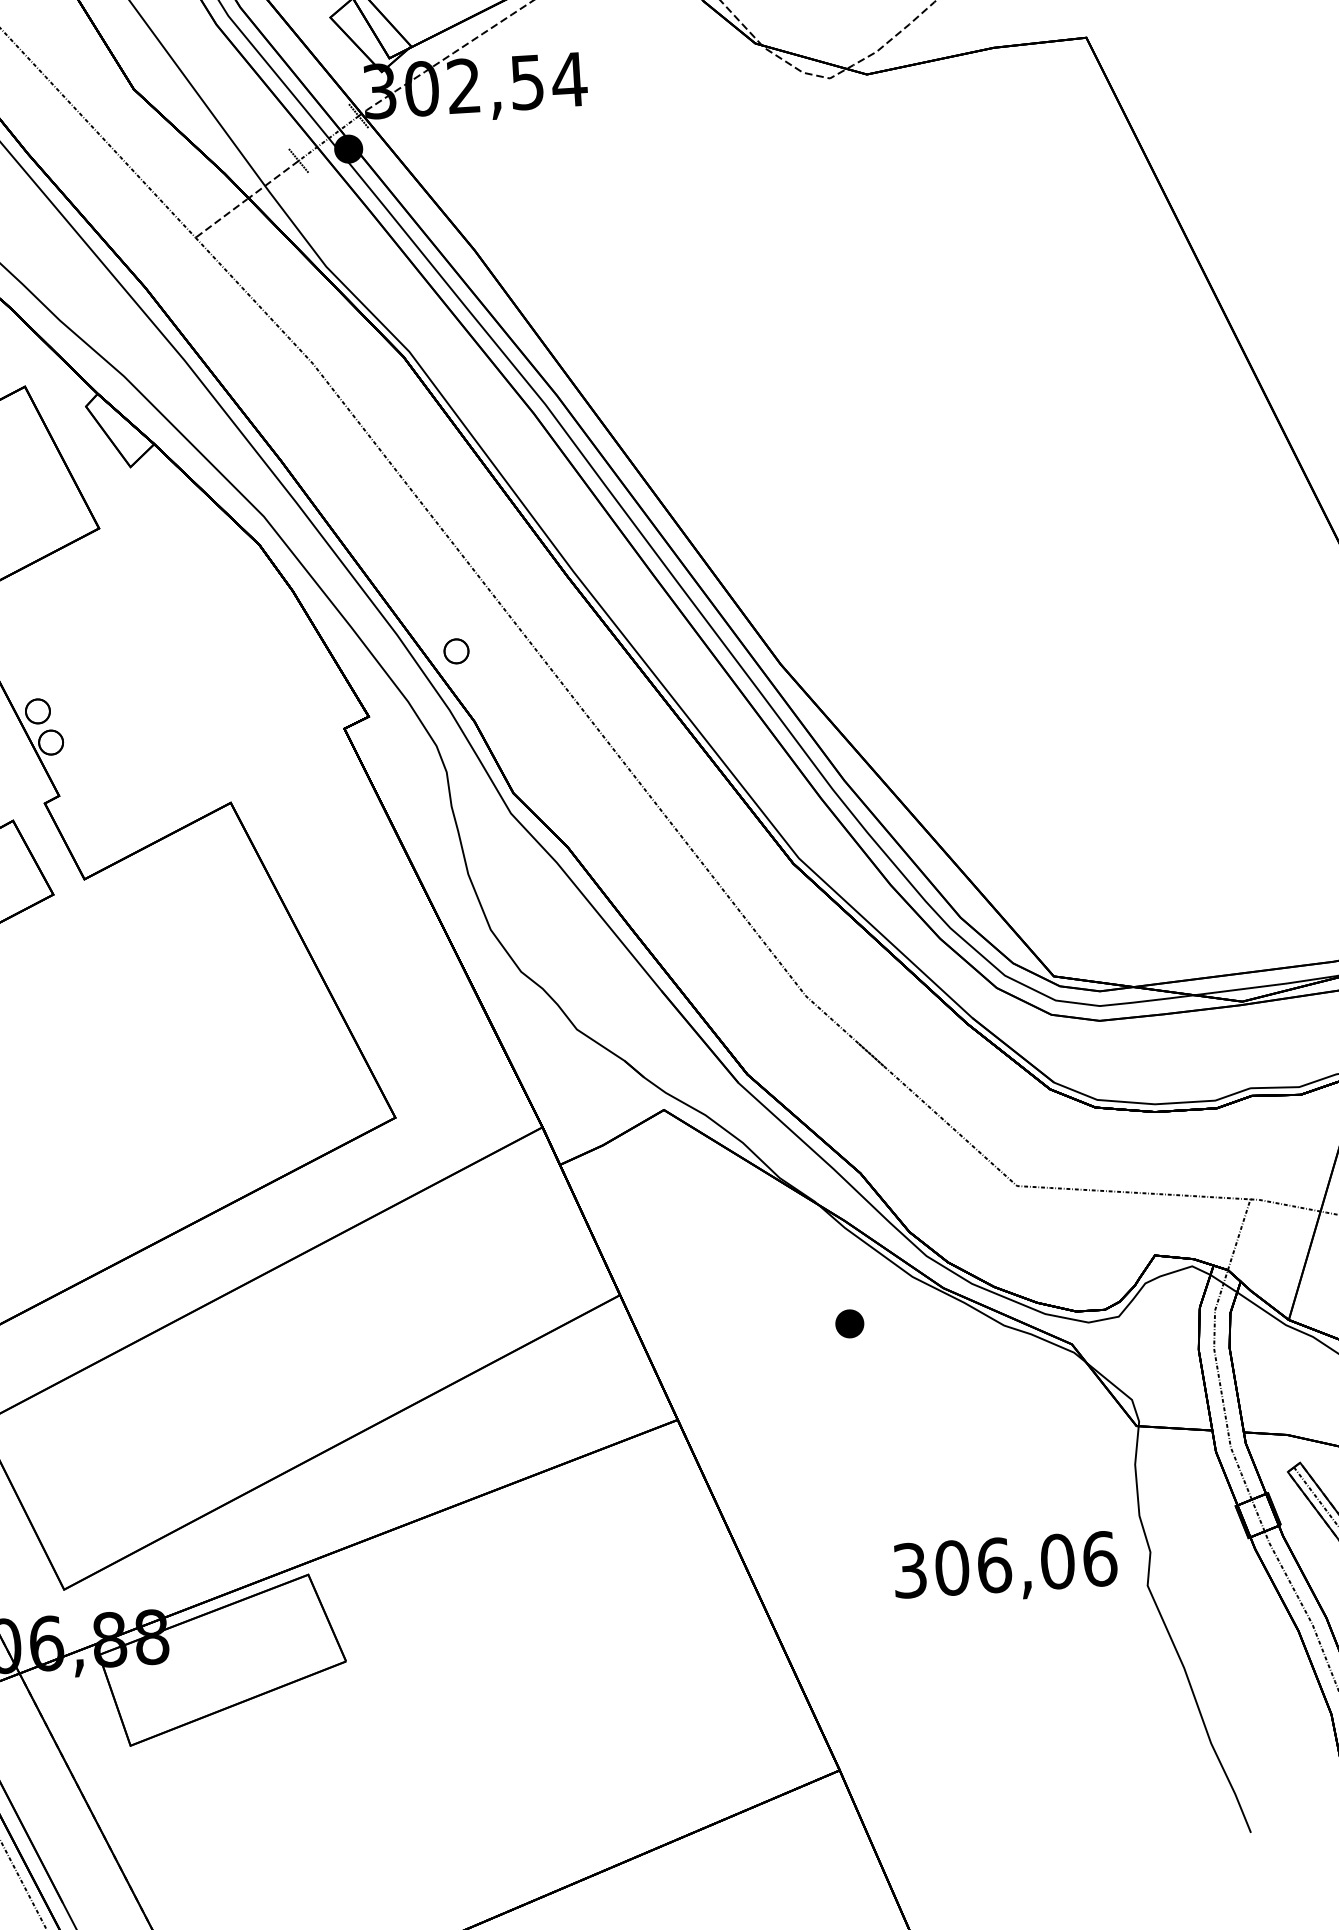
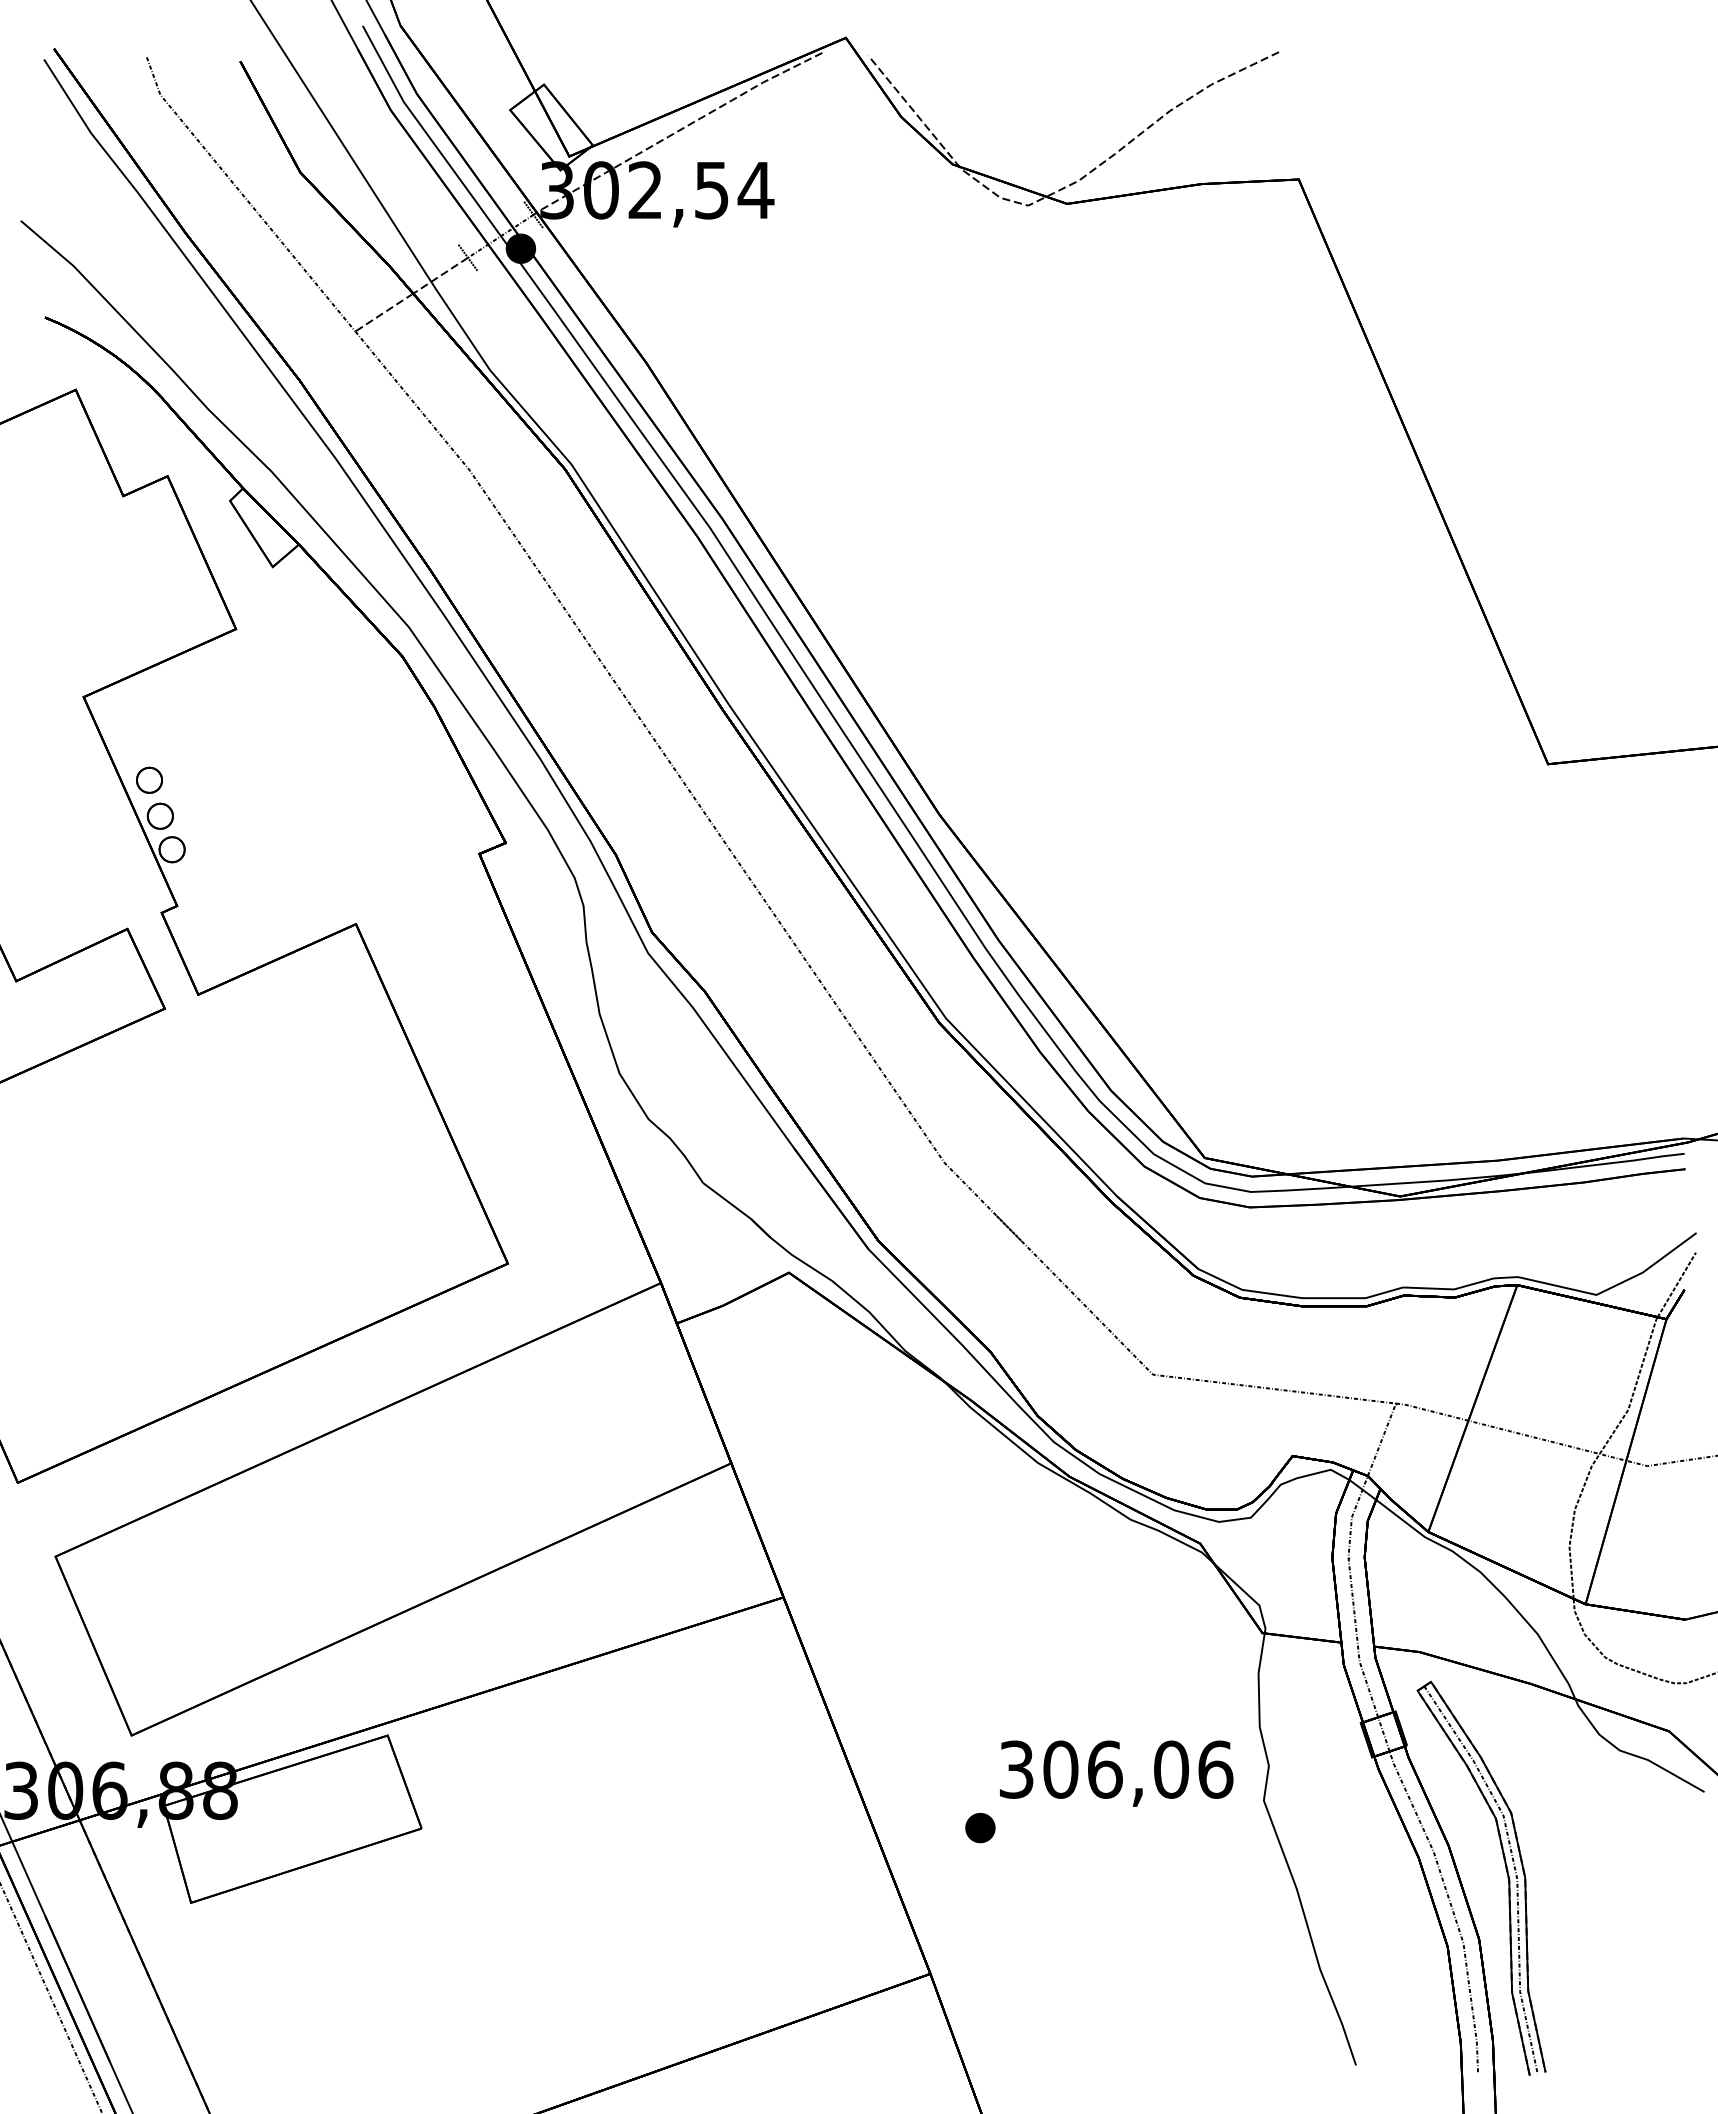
part: (456, 650) -> (149, 779), moved
part: (849, 1324) -> (980, 1828), moved

